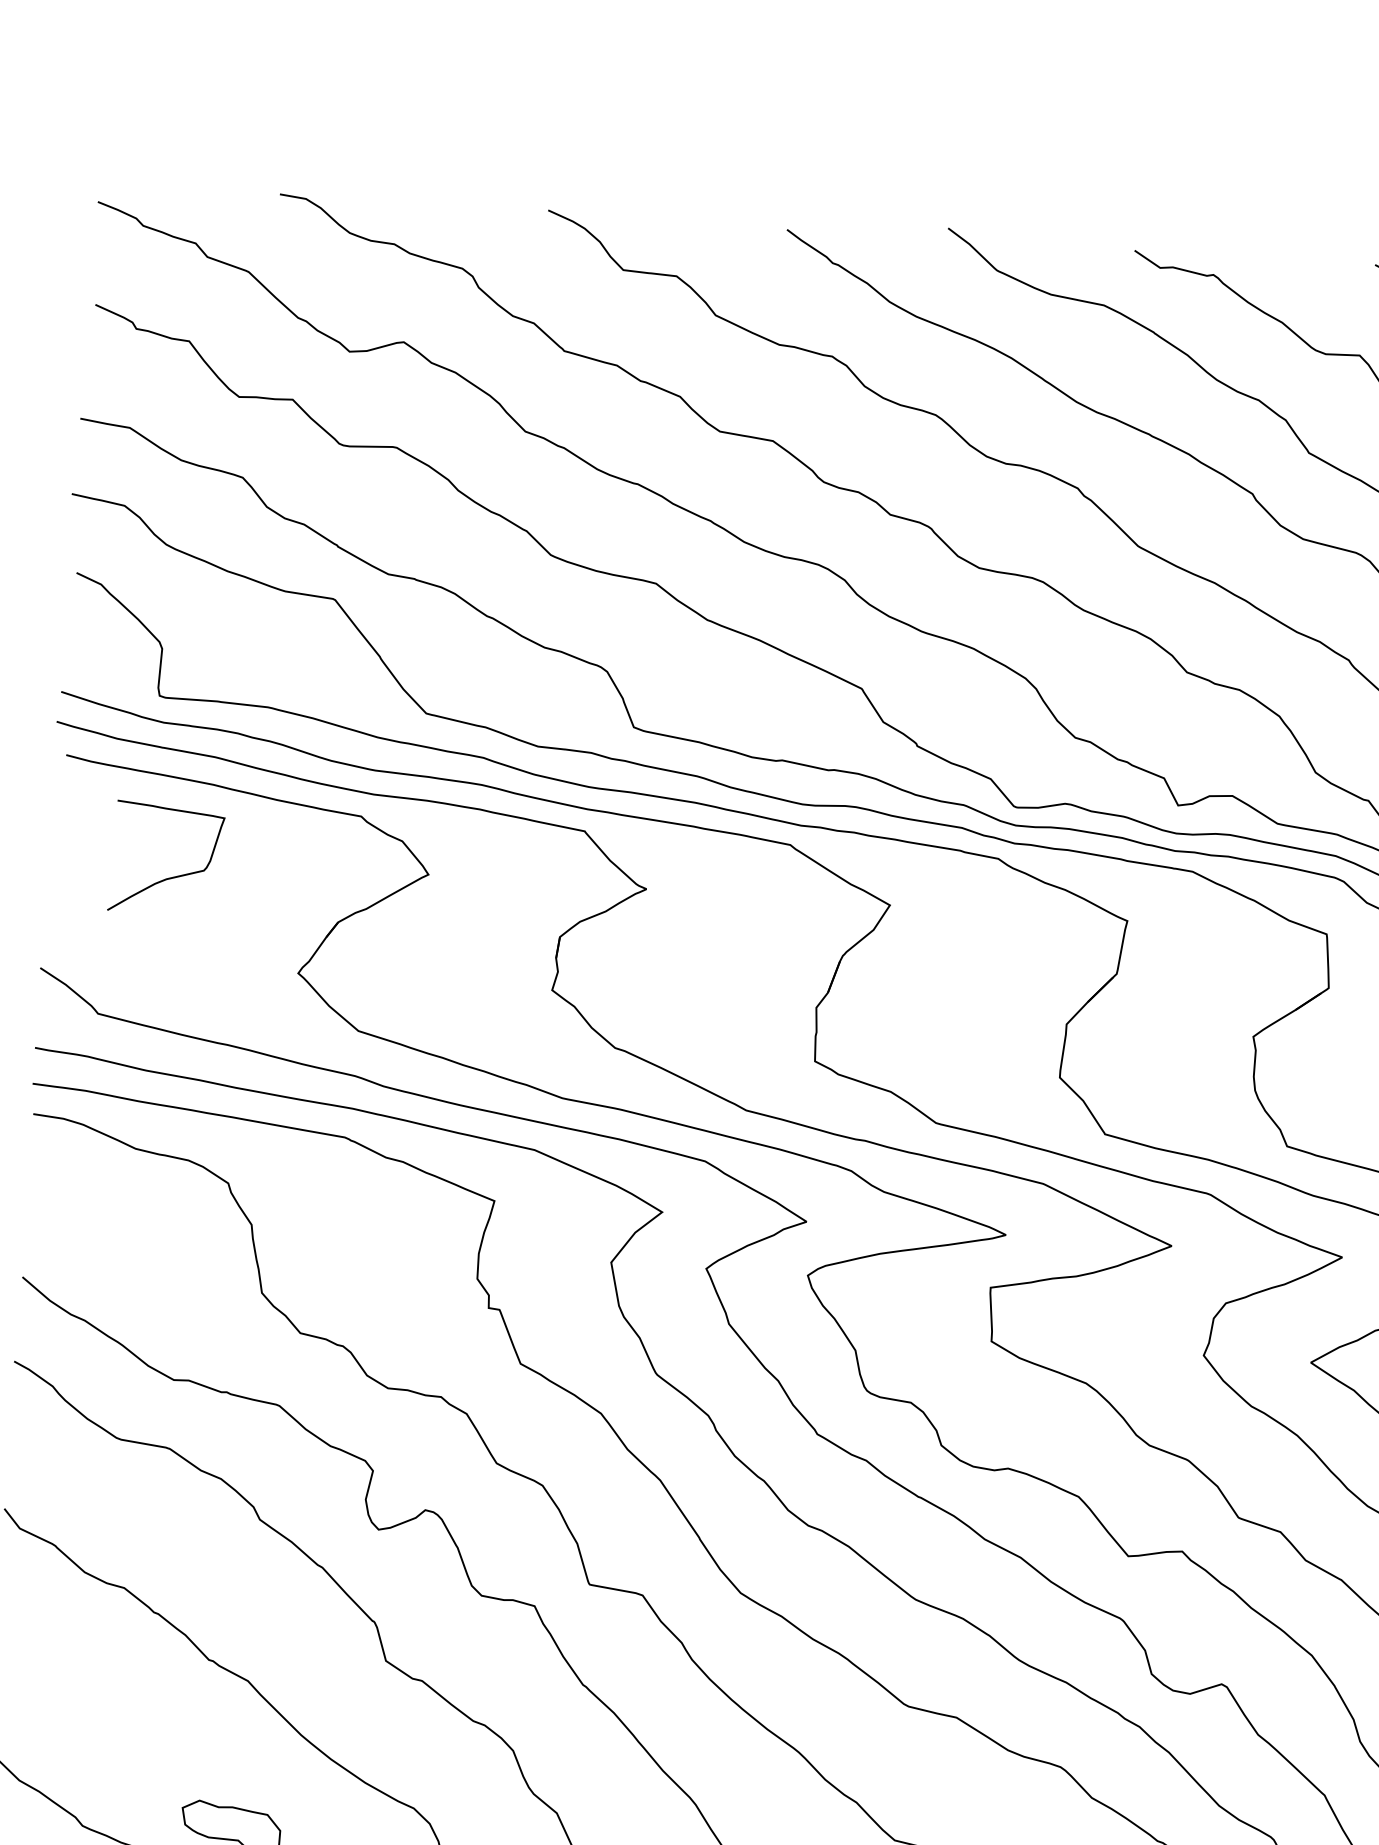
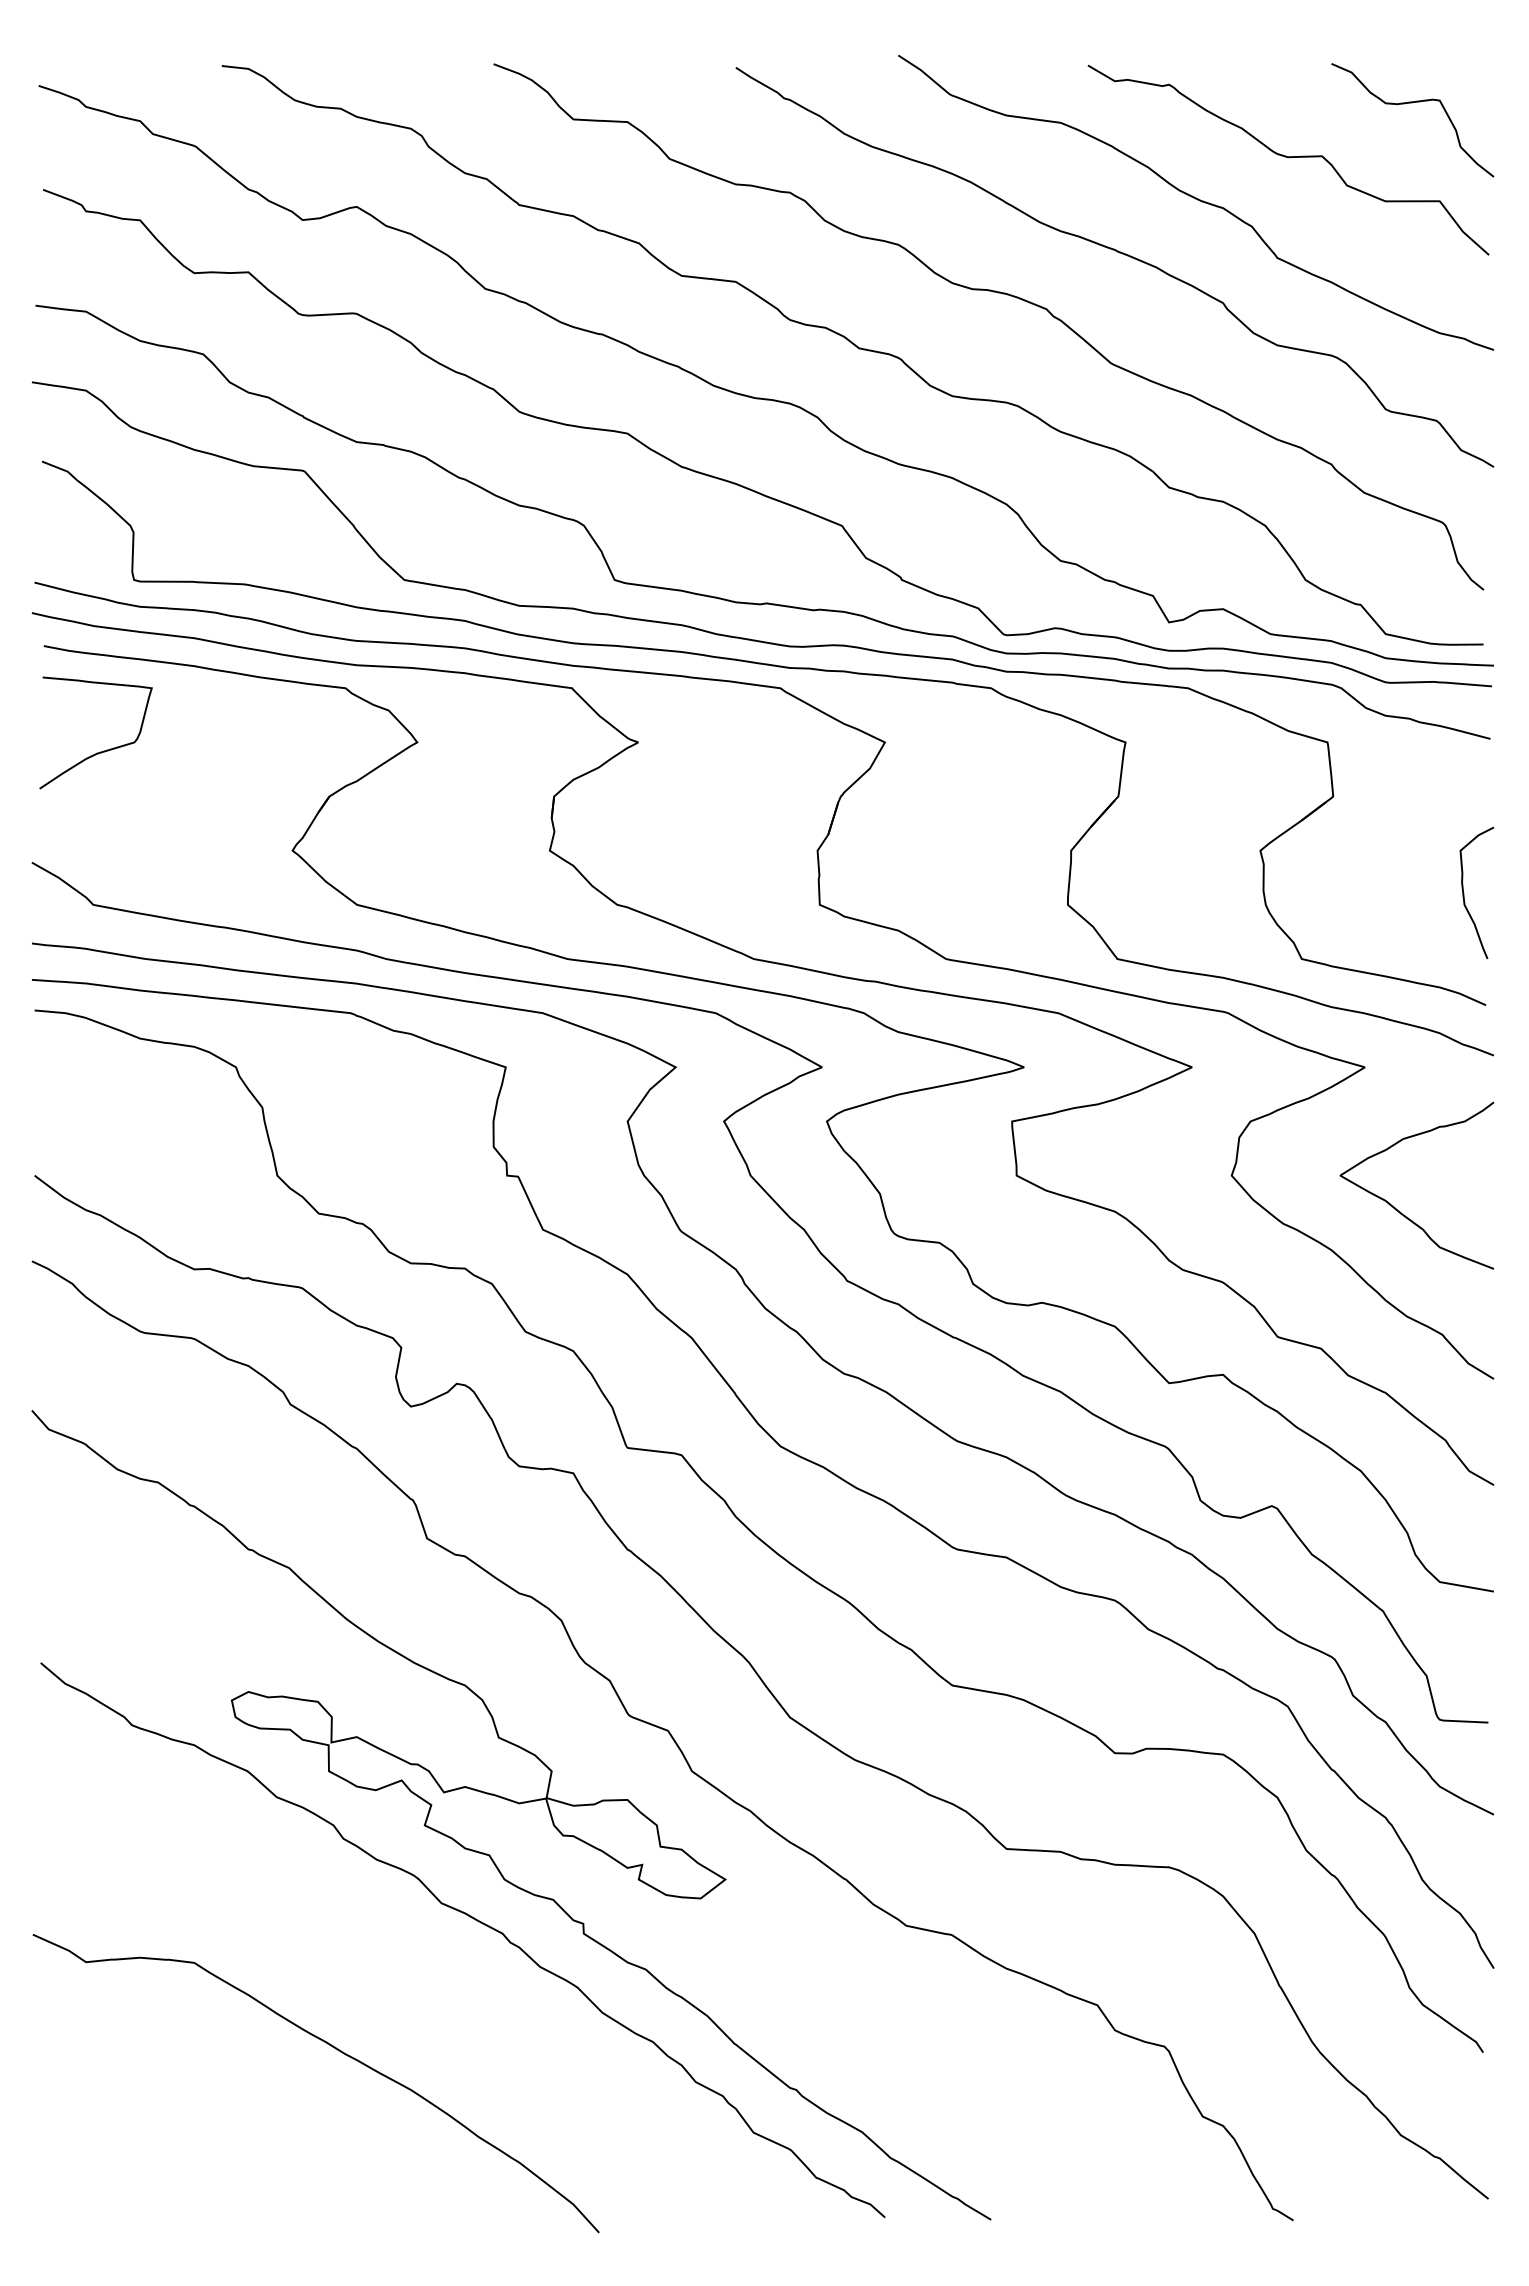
curve: (169, 877) -> (100, 751), moved

